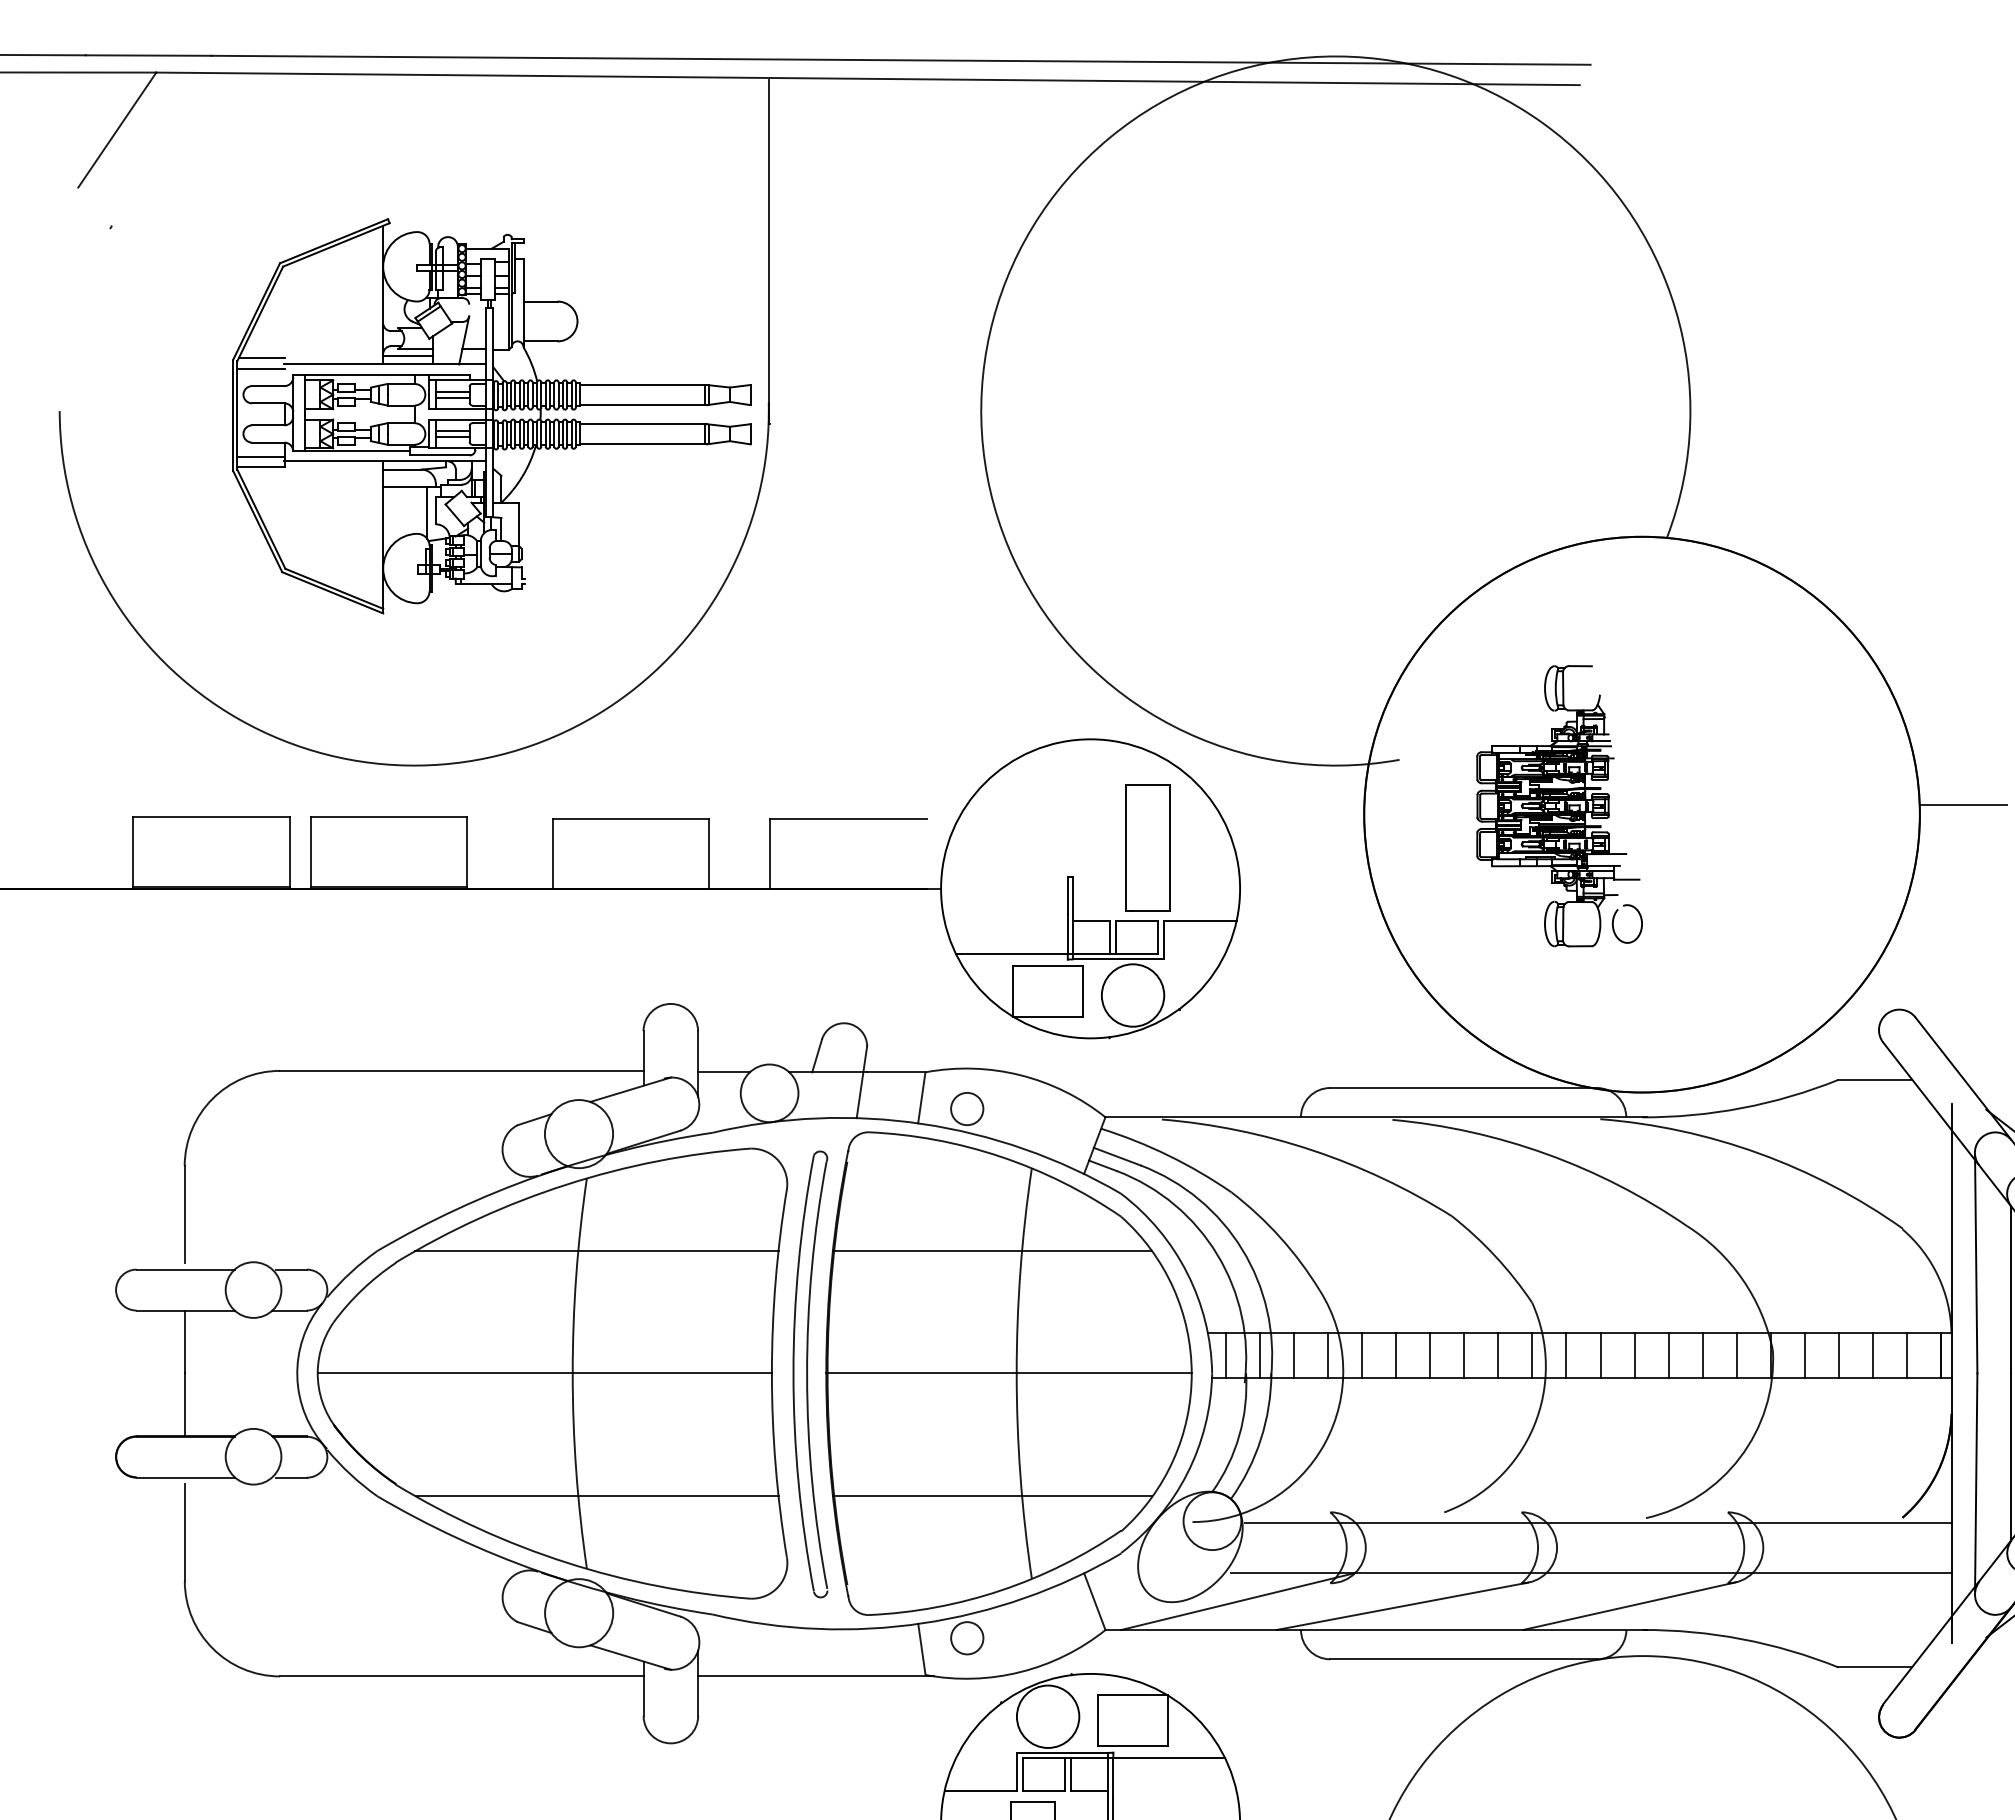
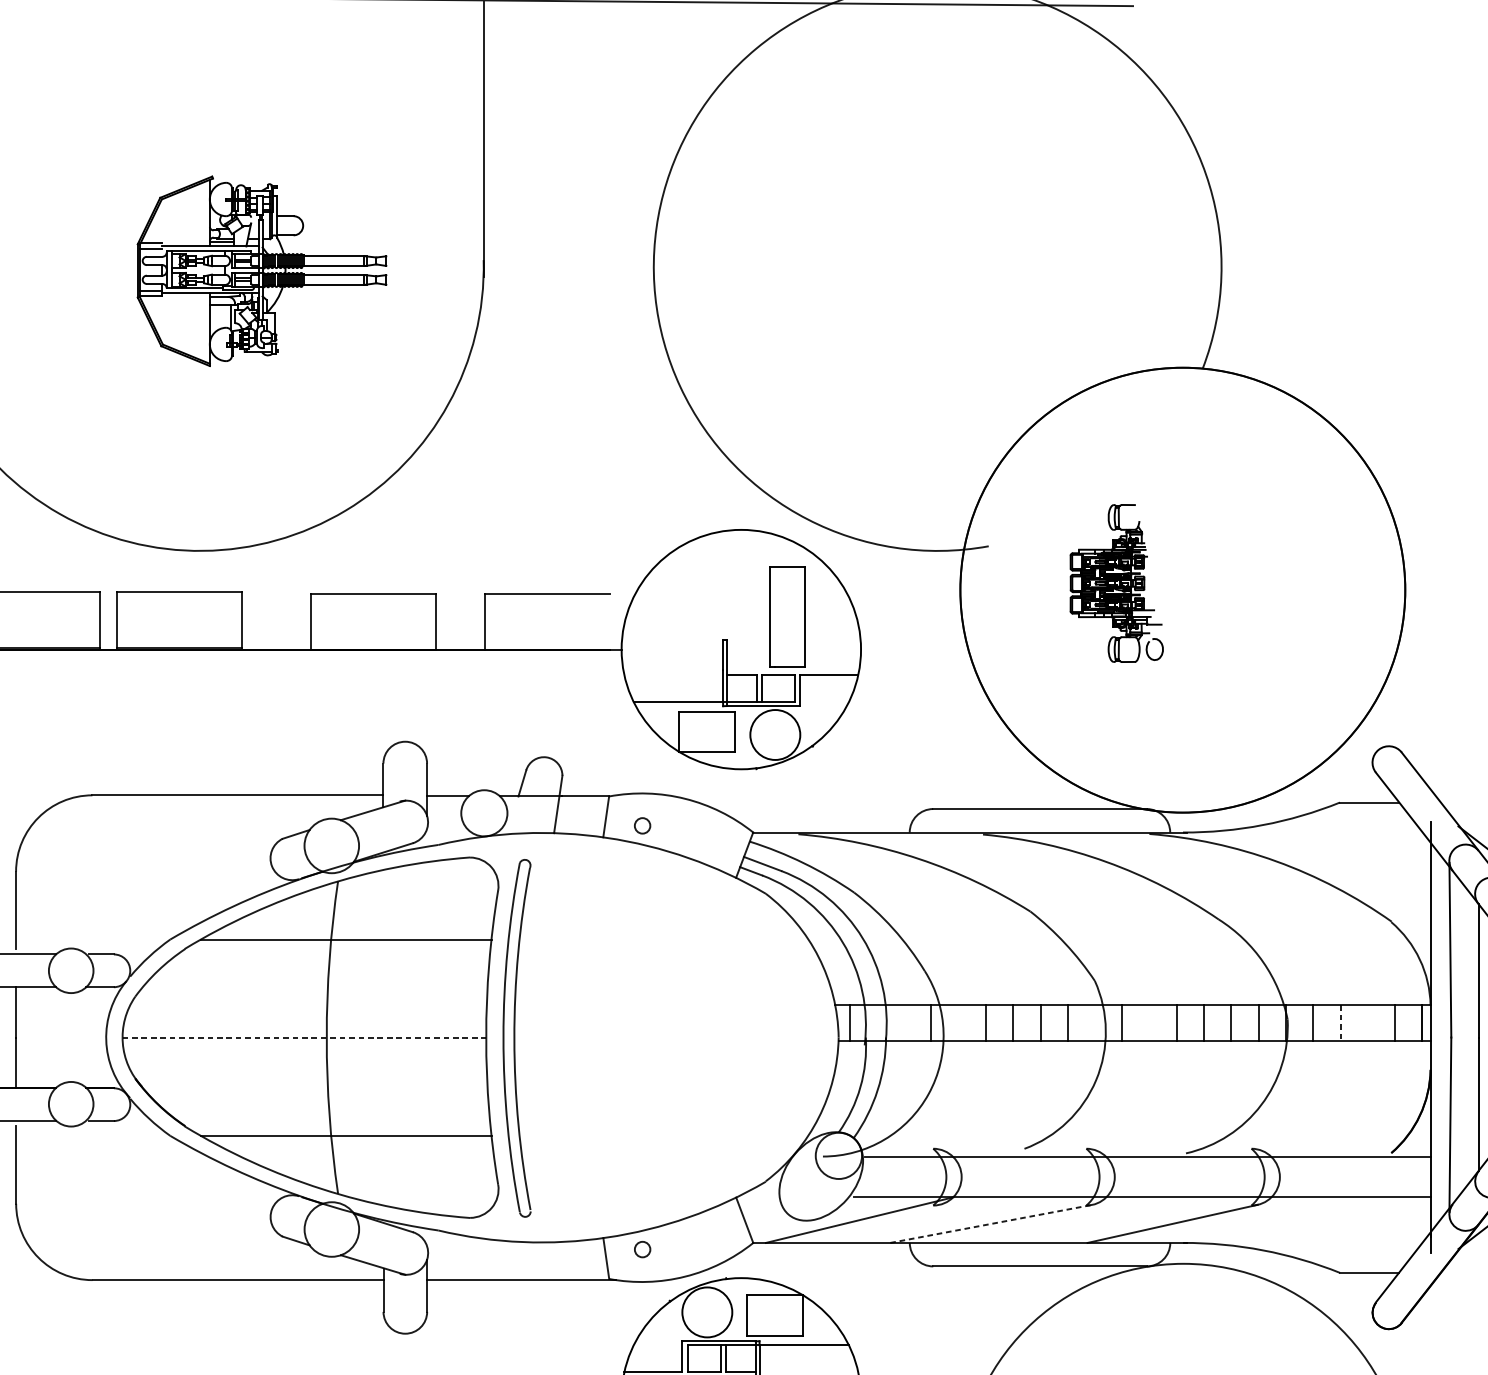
part: (491, 416) -> (261, 271), size x0.6
line: (1962, 804) -> (1439, 582), removed
part: (1559, 806) -> (1116, 583), size x0.7
circle: (967, 1108) -> (642, 825), size x0.6
line: (1259, 1355) -> (876, 1023), removed
line: (1293, 1355) -> (903, 1023), removed
line: (1362, 1355) -> (959, 1023), removed
line: (1532, 1355) -> (1095, 1023), removed
line: (1600, 1355) -> (1149, 1023), removed
line: (1873, 1355) -> (1368, 1023), removed
line: (1839, 1356) -> (1340, 1023), solid -> dashed
line: (545, 1373) -> (304, 1037), solid -> dashed
part: (1008, 1373) -> (675, 1037), removed
line: (1402, 1606) -> (991, 1224), solid -> dashed
circle: (967, 1638) -> (642, 1249), size x0.6

